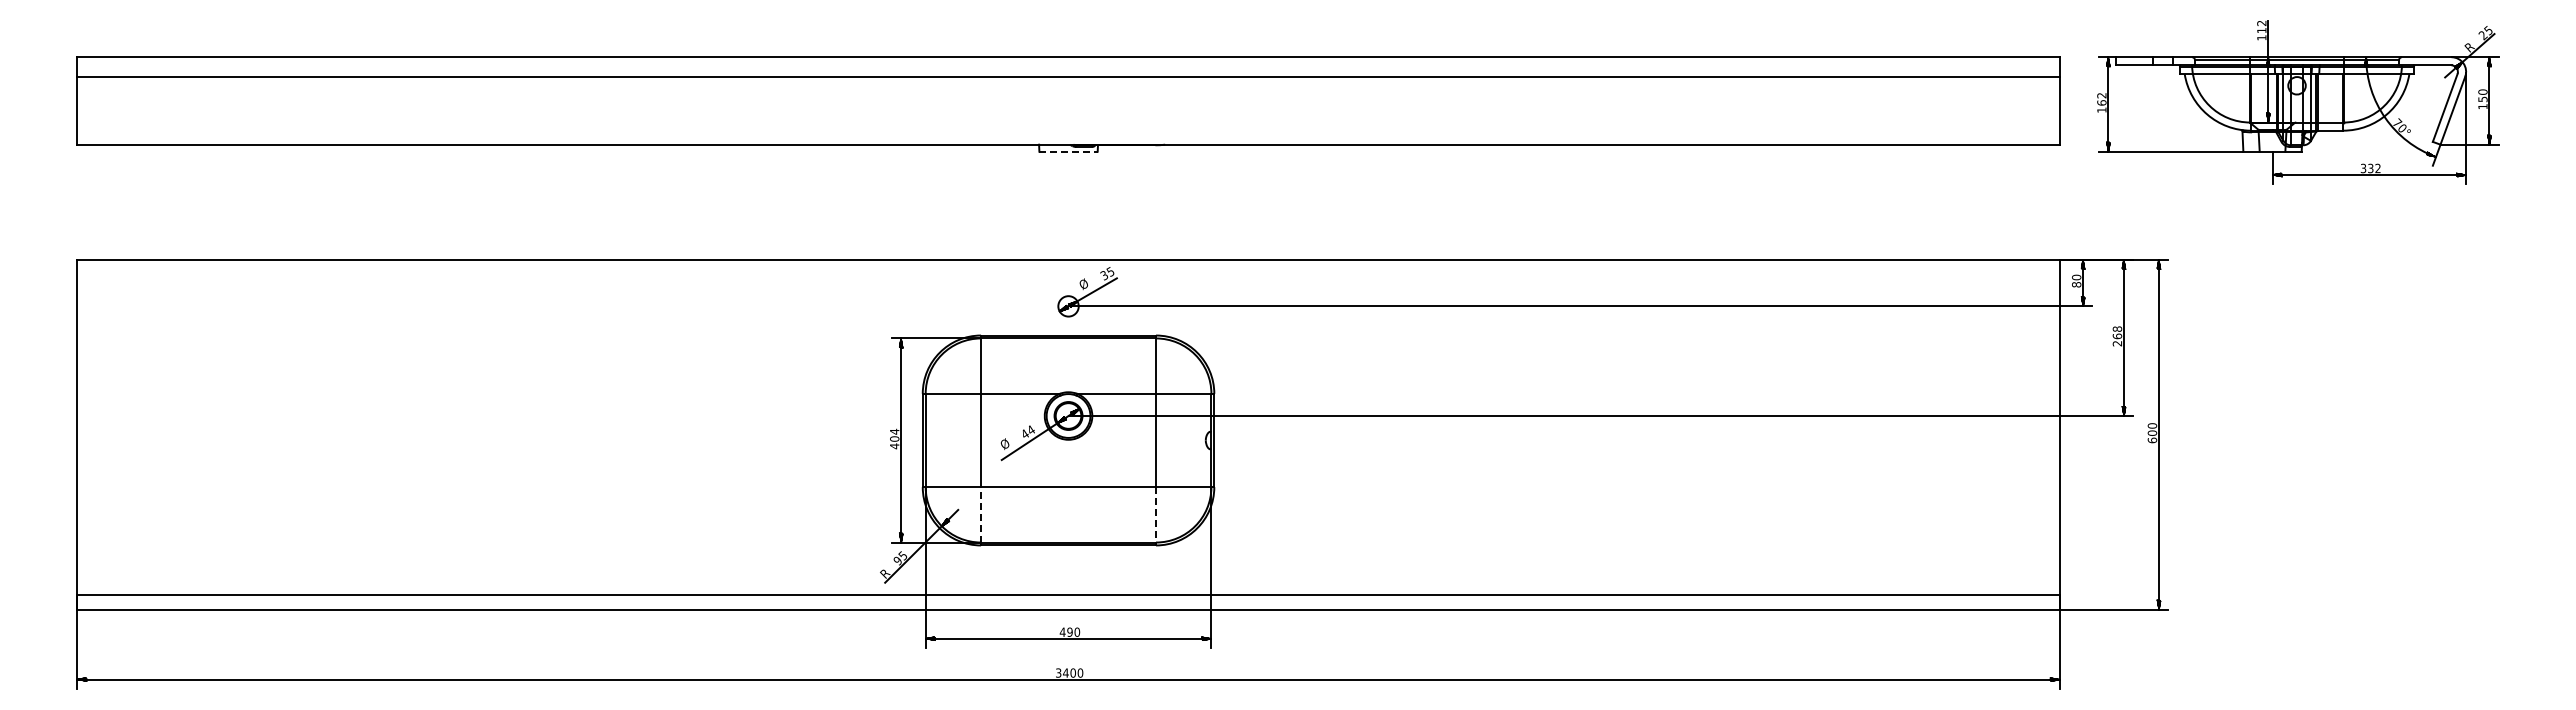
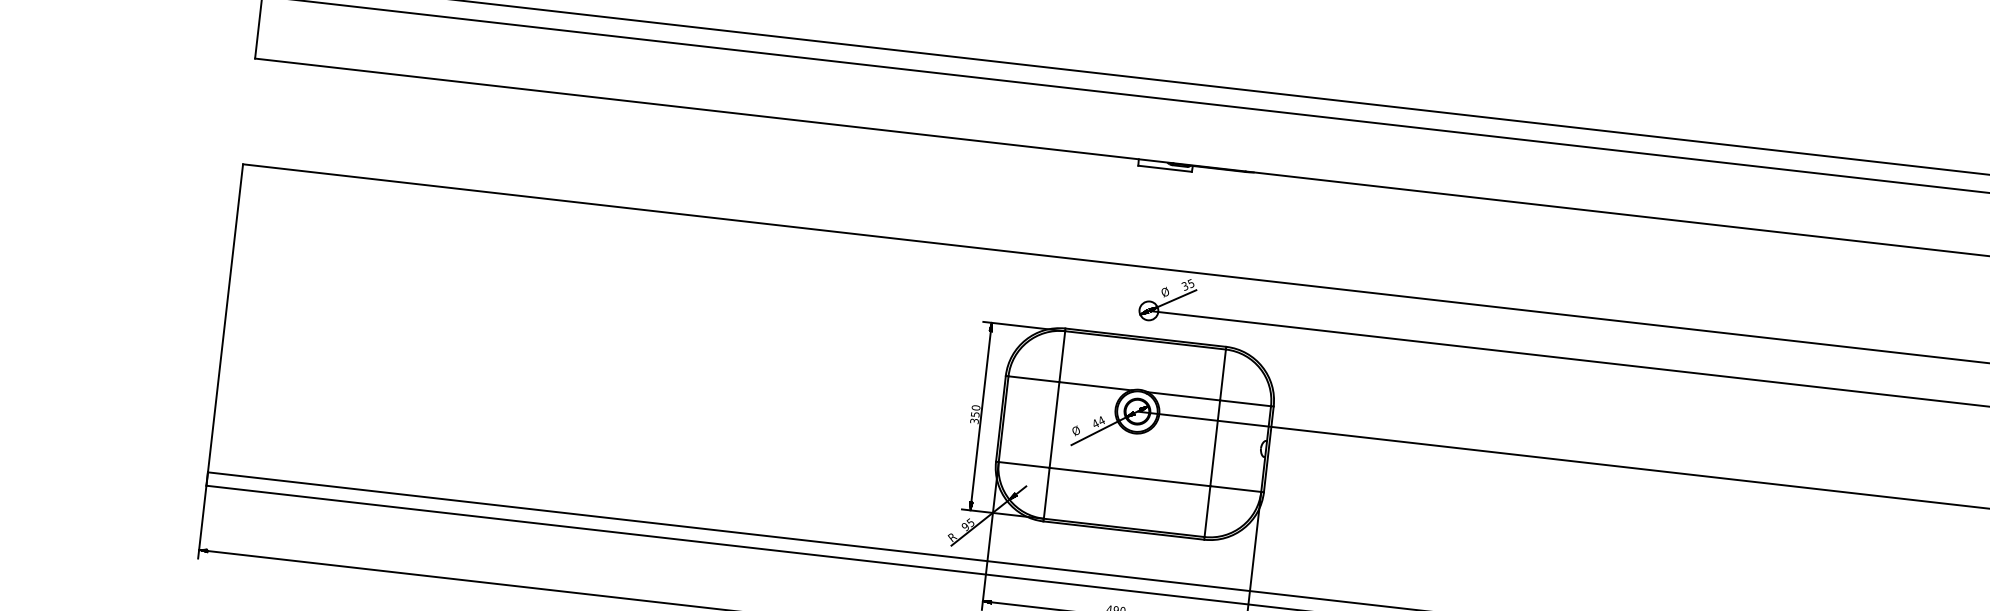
line: (1069, 151) -> (1166, 168), dashed -> solid
text: (894, 438) -> (975, 414), 404 -> 350
line: (981, 514) -> (1047, 493), dashed -> solid
line: (1156, 514) -> (1207, 511), dashed -> solid

